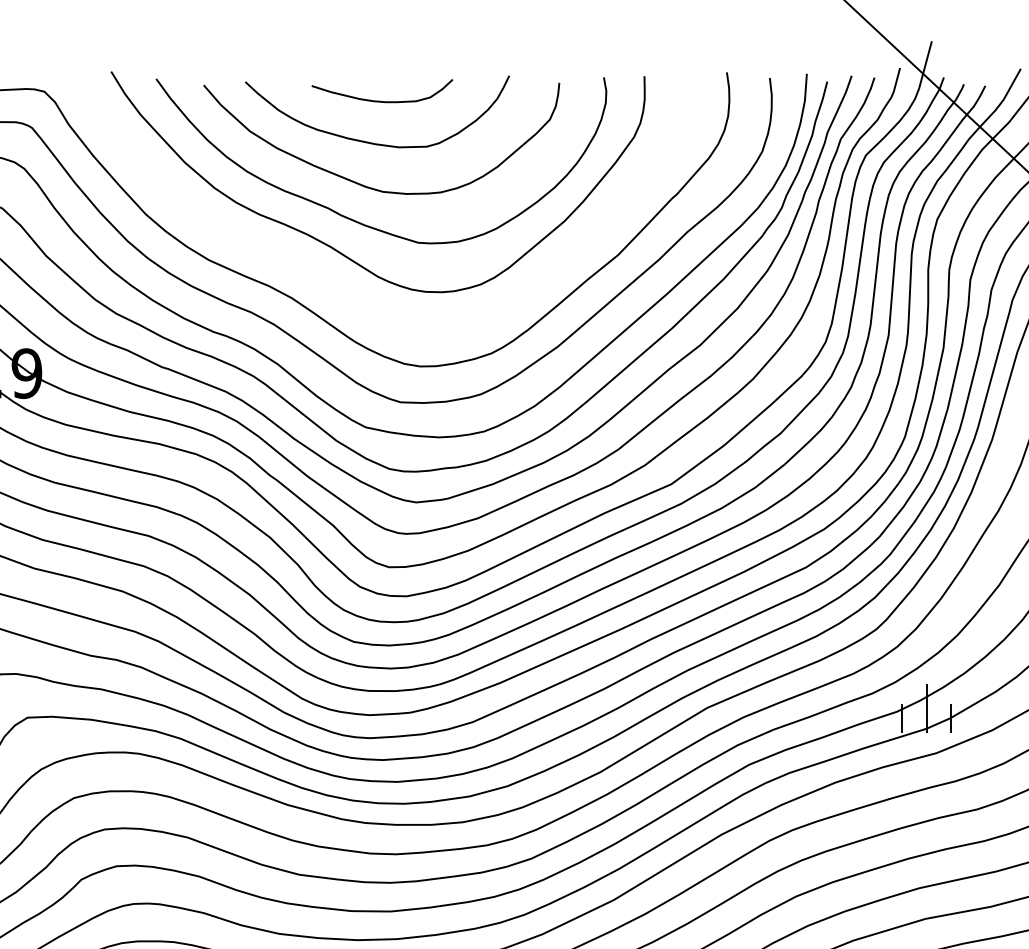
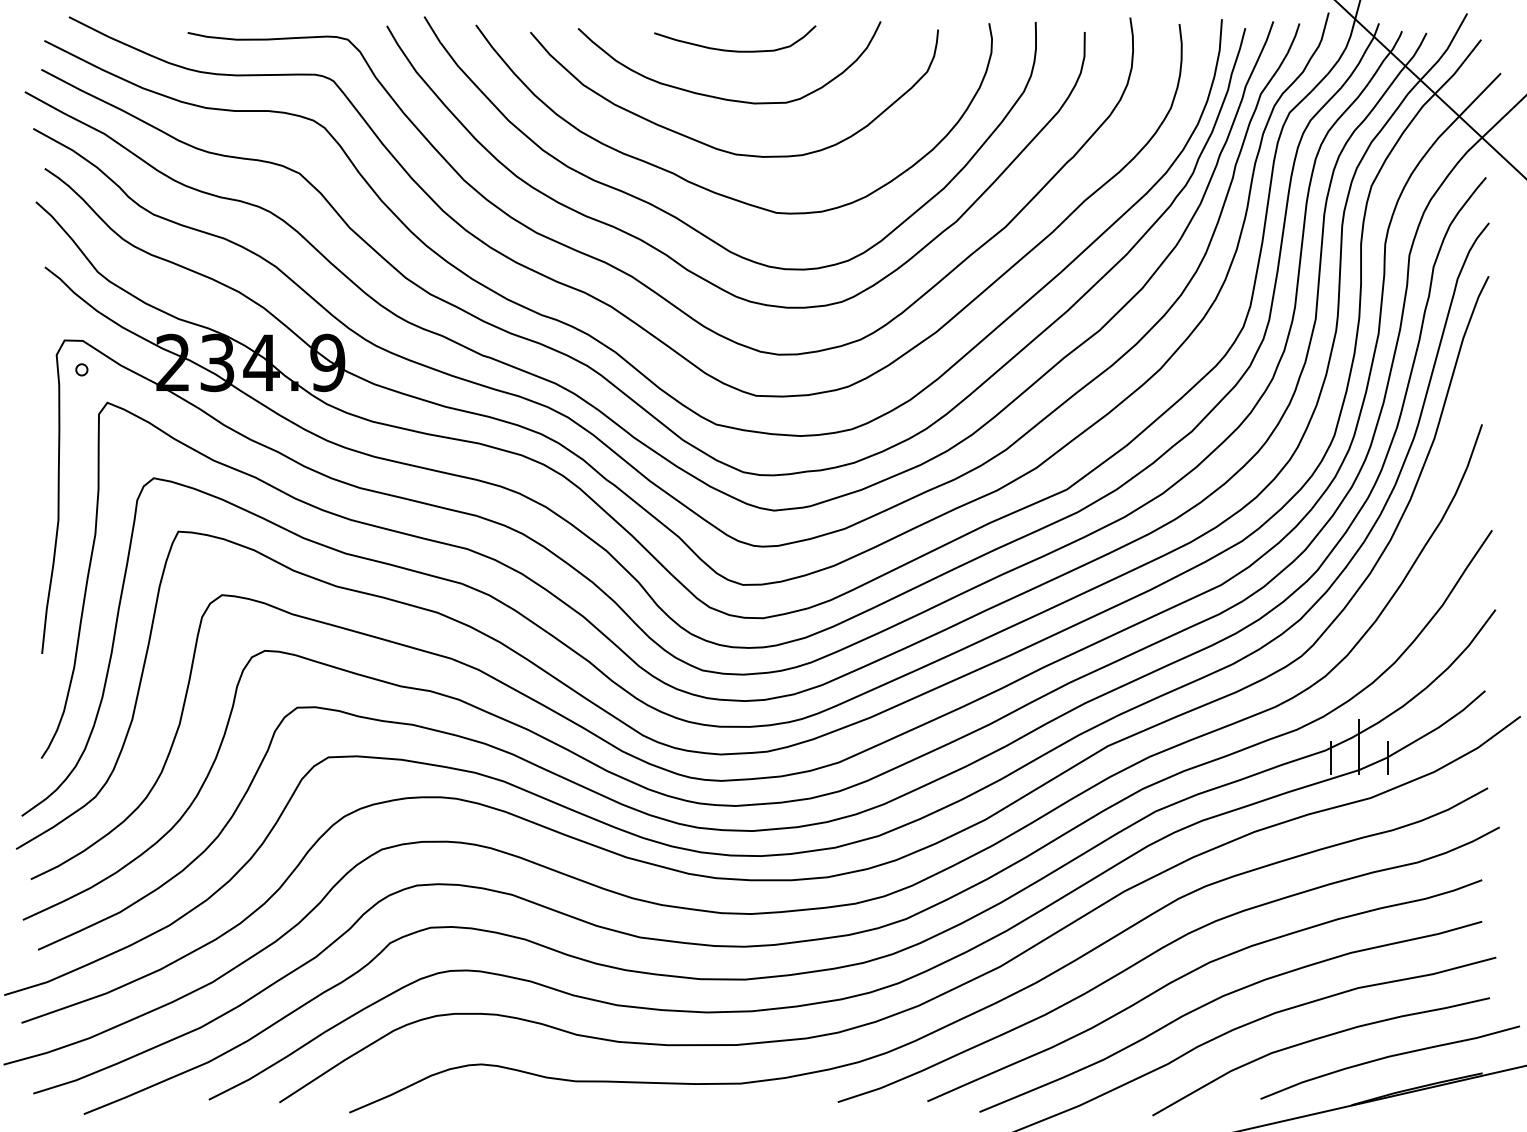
curve: (328, 282) -> (673, 258), added

